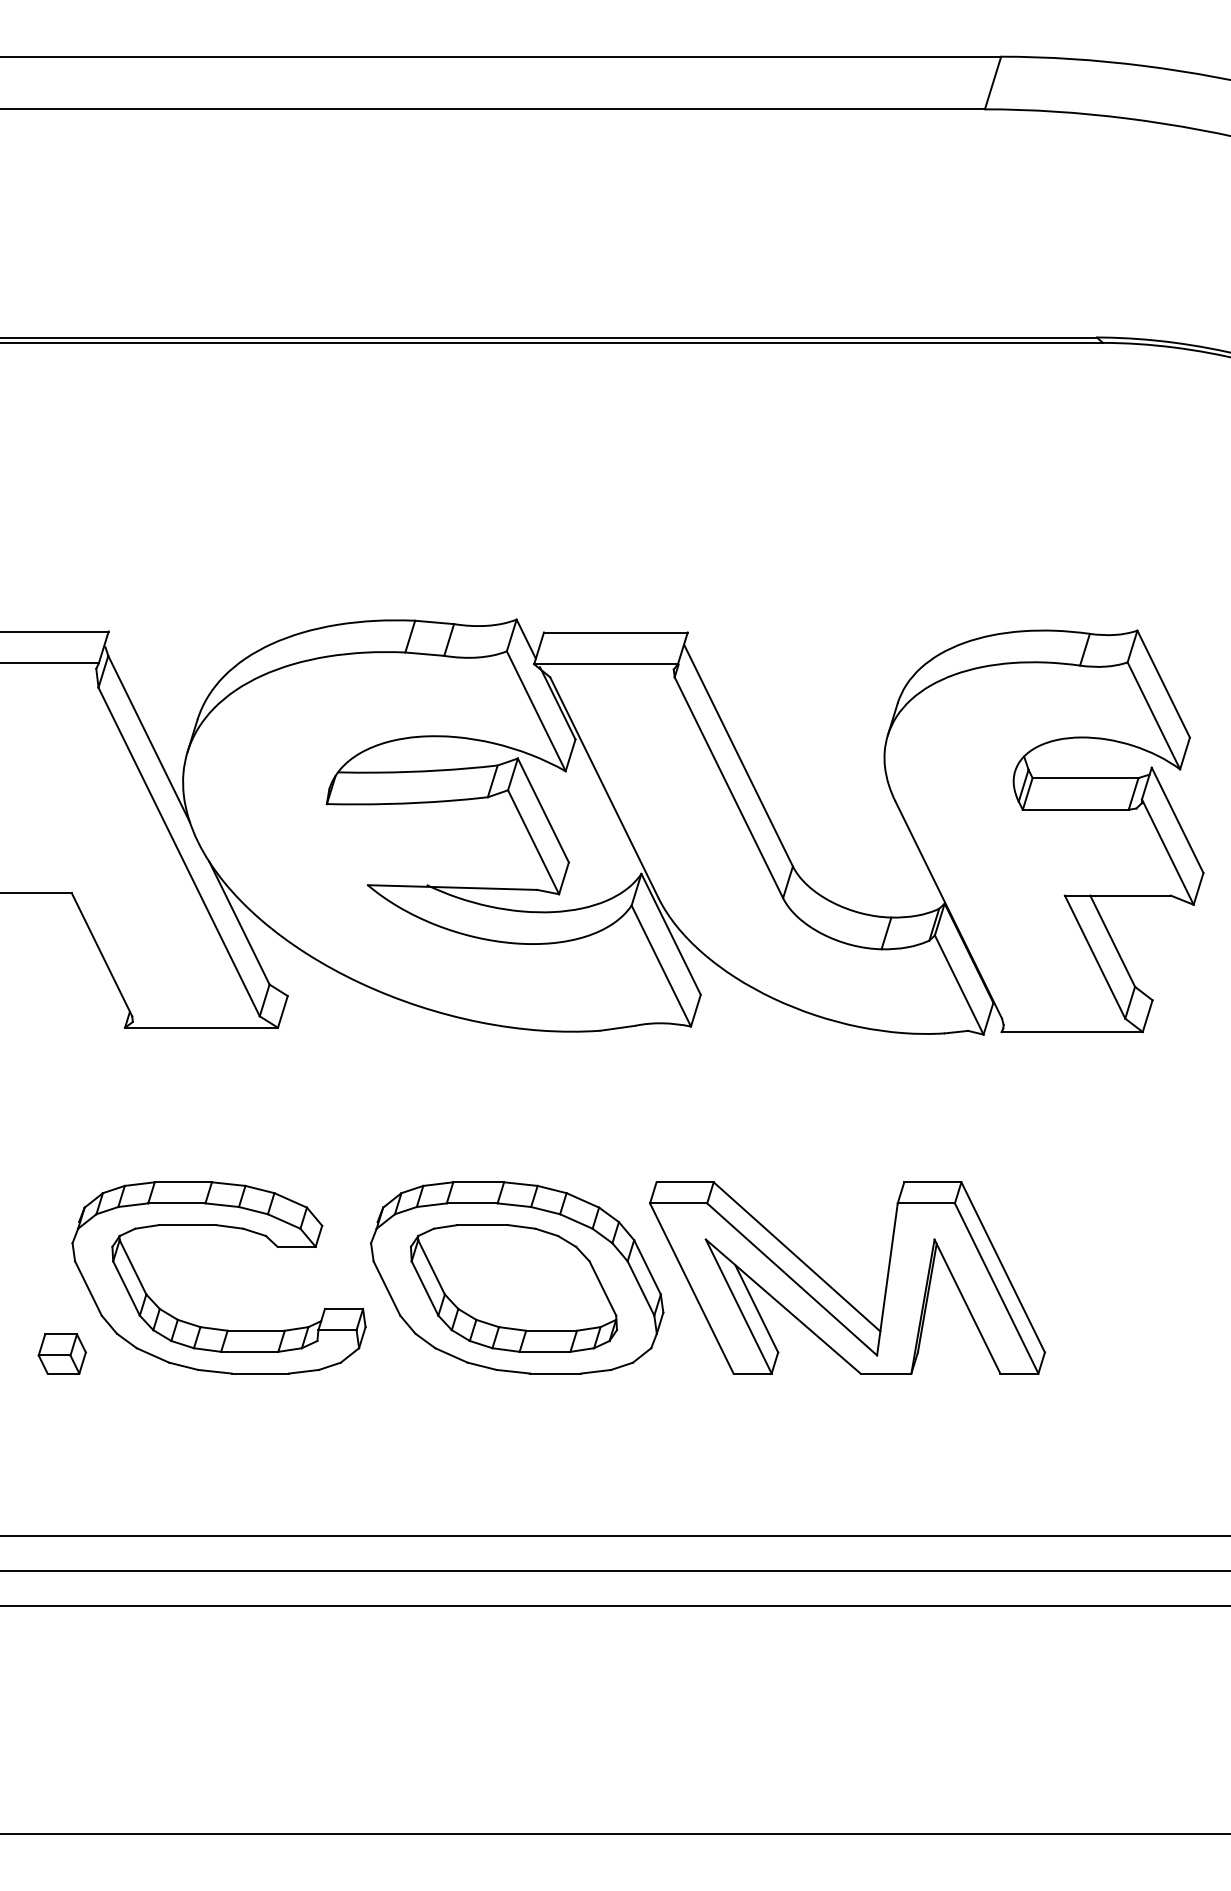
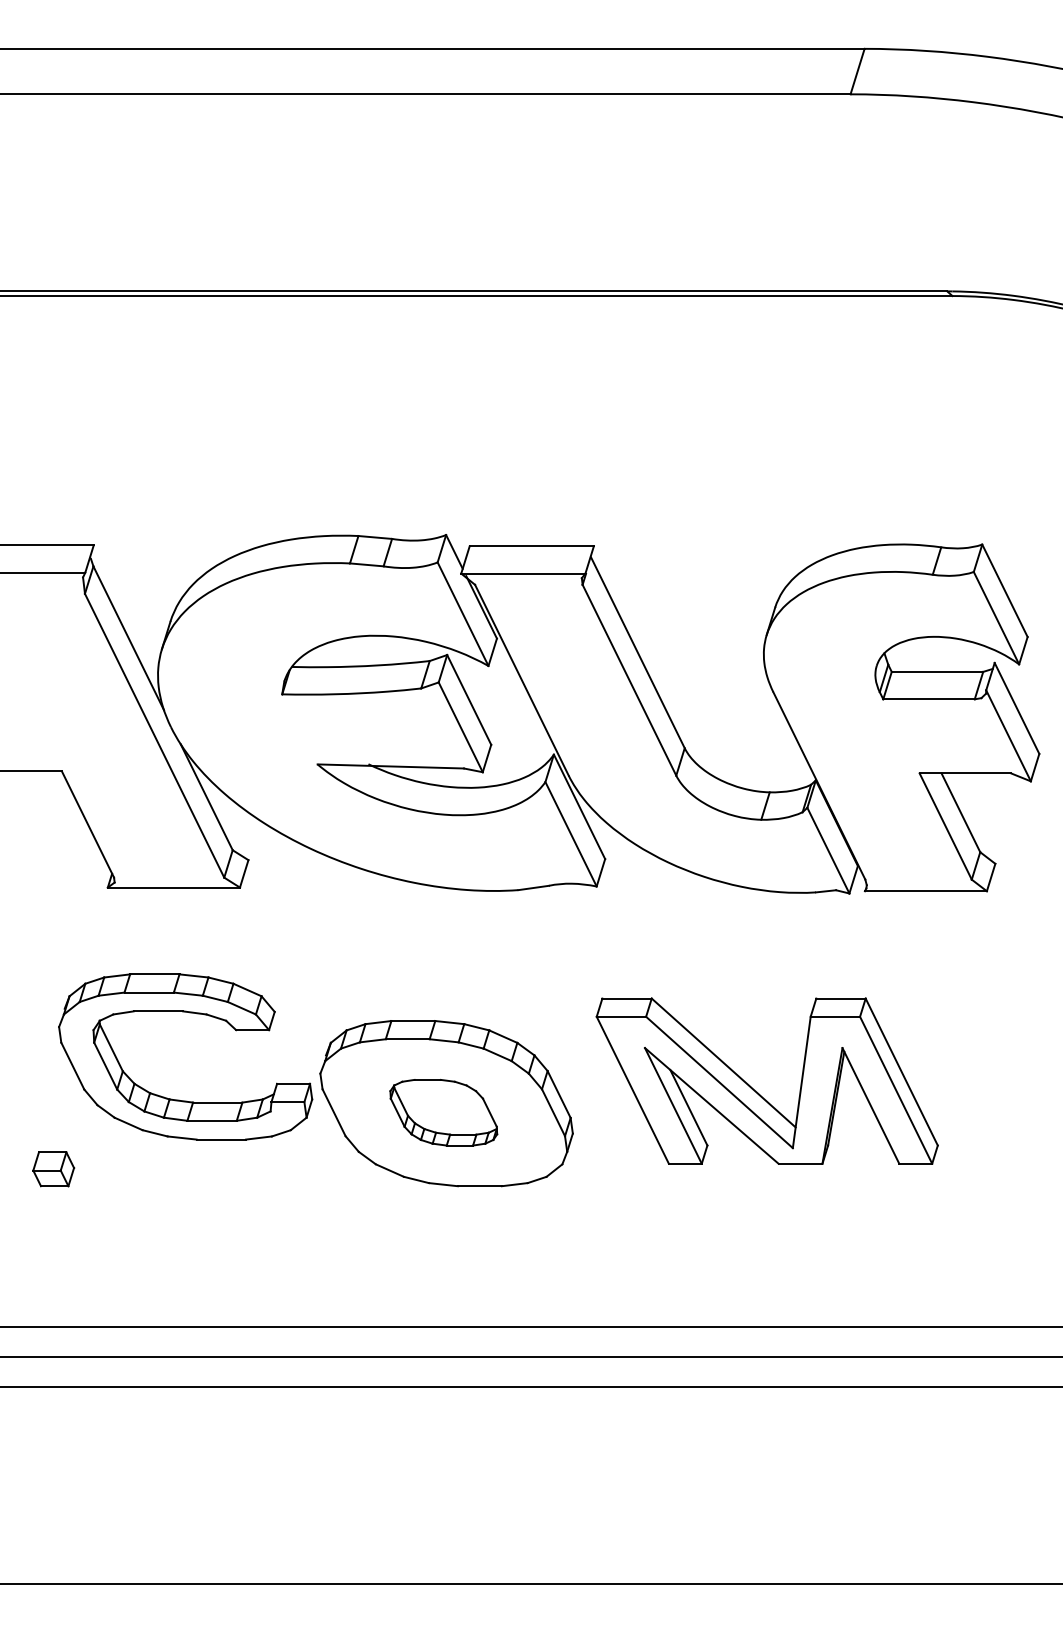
part: (224, 1227) -> (190, 1013), moved
part: (513, 1288) -> (443, 1112), size x0.6
part: (836, 1290) -> (757, 1092), moved

